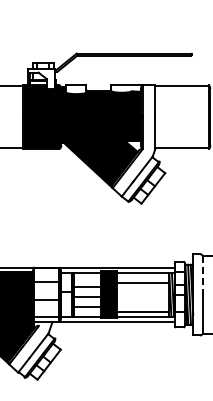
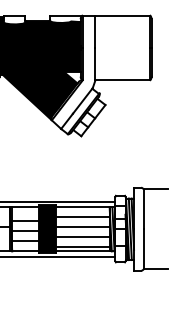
line: (202, 275) -> (143, 209), dashed -> solid
line: (142, 292) -> (82, 226), added
line: (142, 302) -> (82, 237), added

